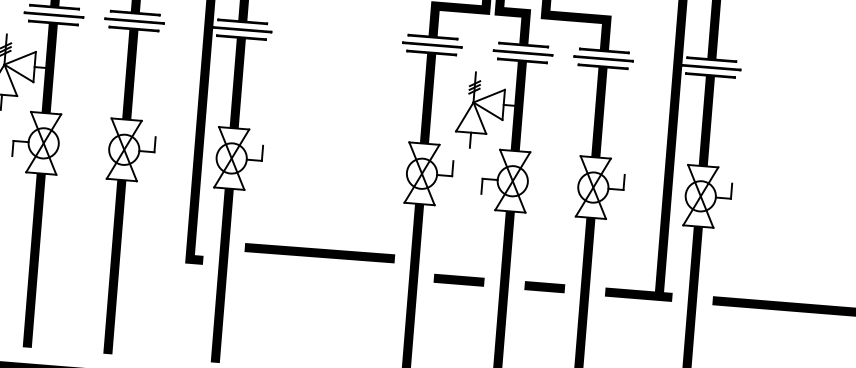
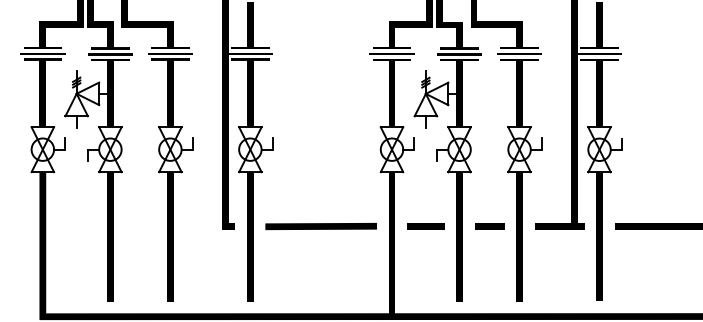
line: (318, 253) -> (320, 226), moved

